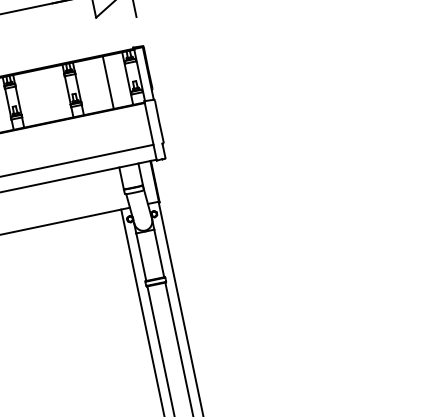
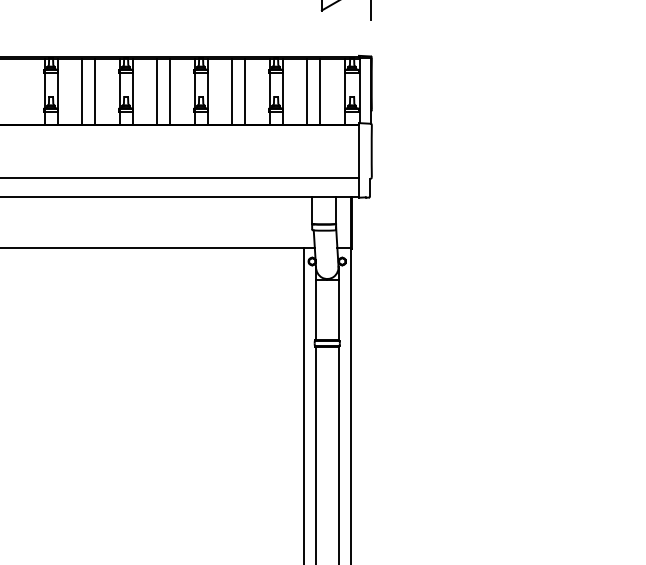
line: (98, 84) -> (307, 91), added
line: (48, 94) -> (245, 91), added
line: (38, 97) -> (232, 91), added

